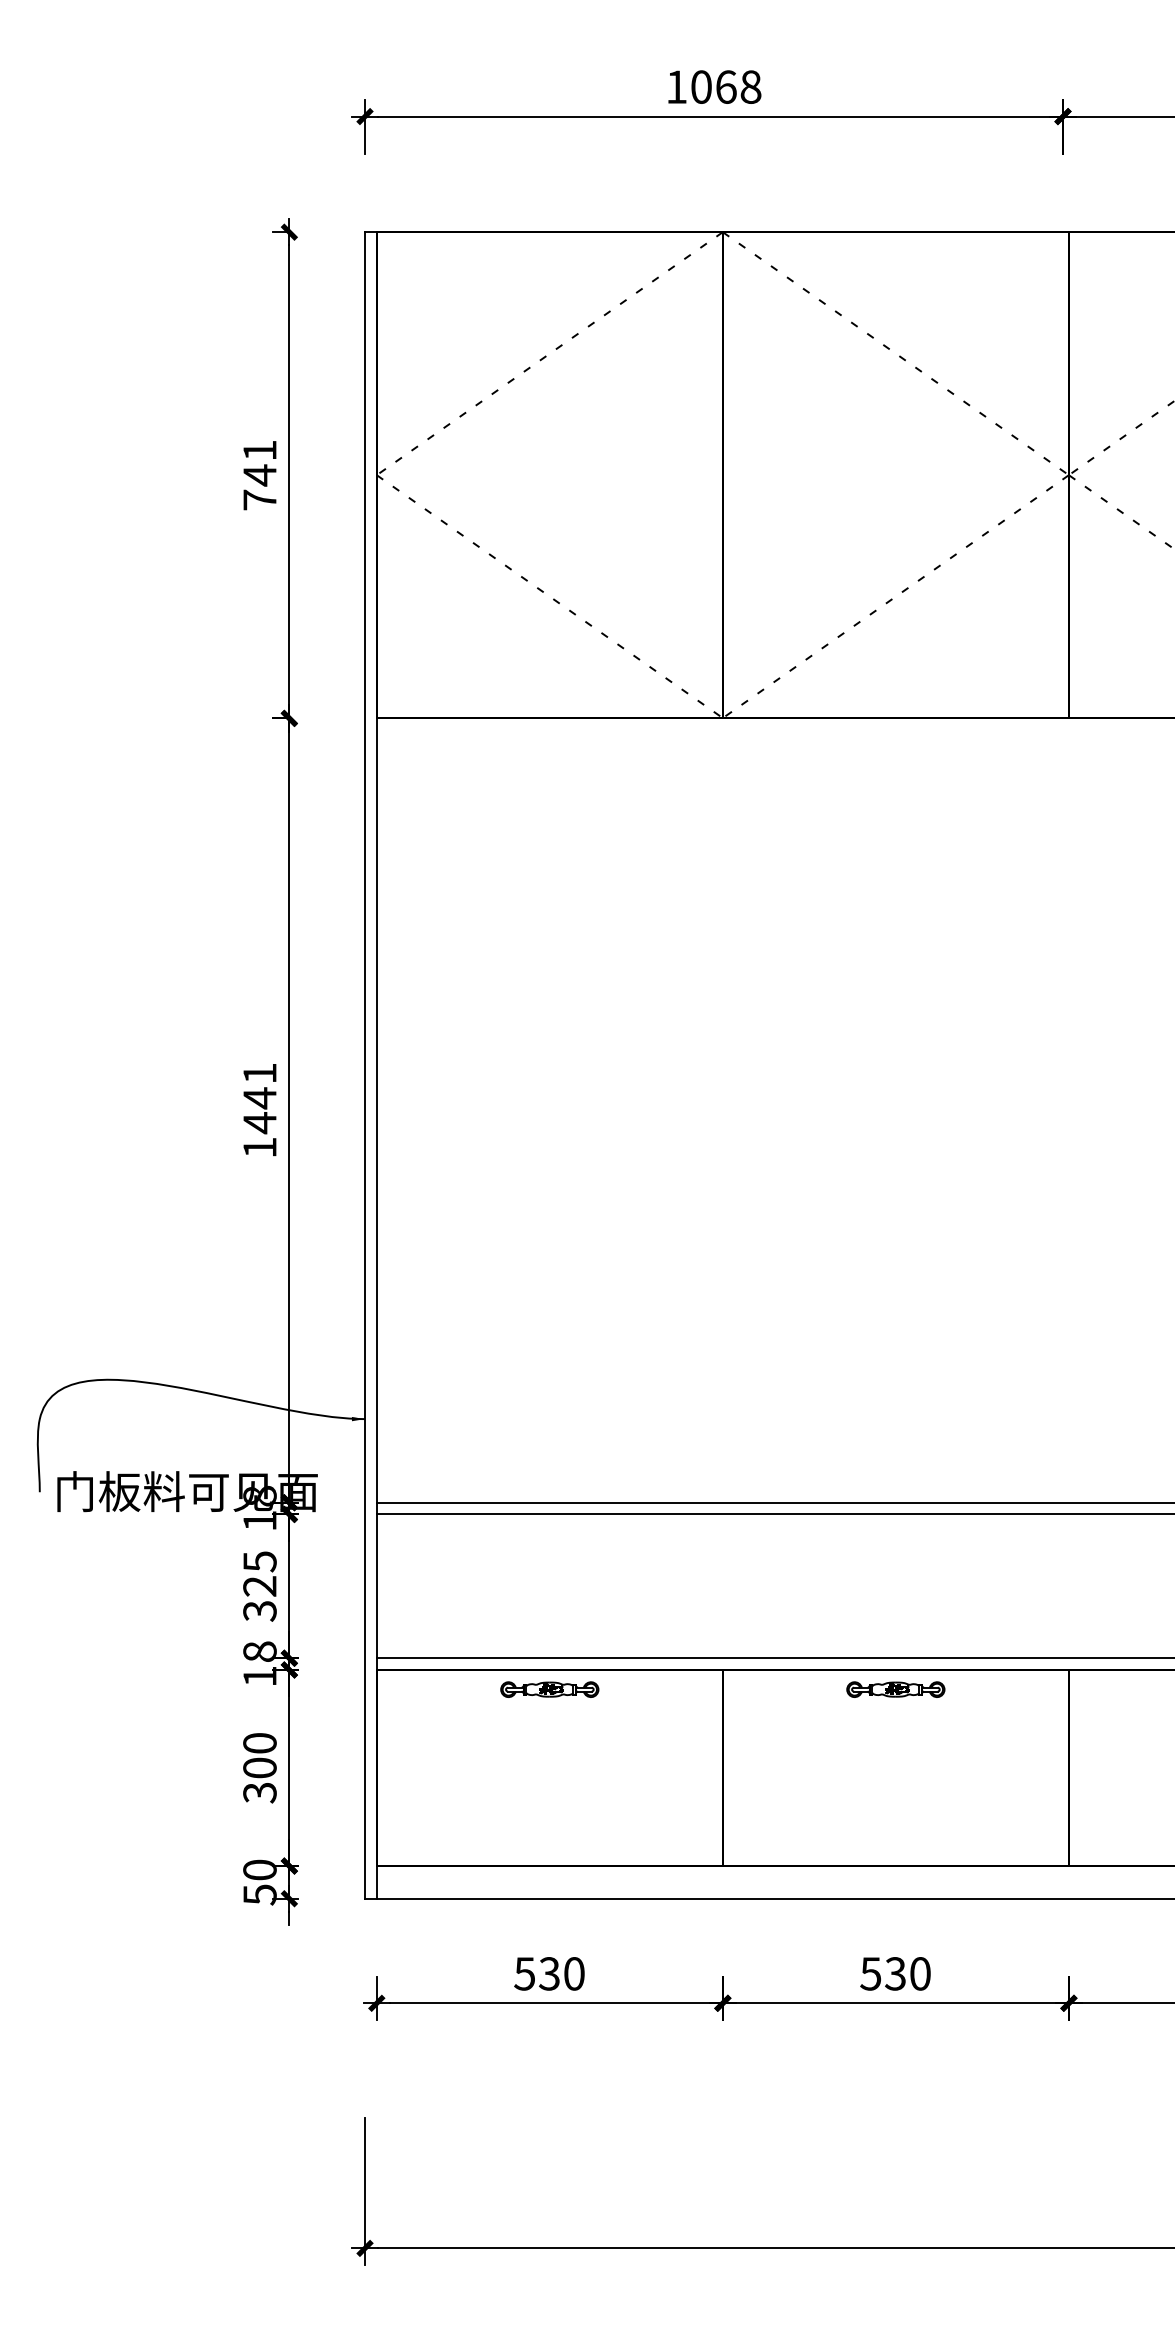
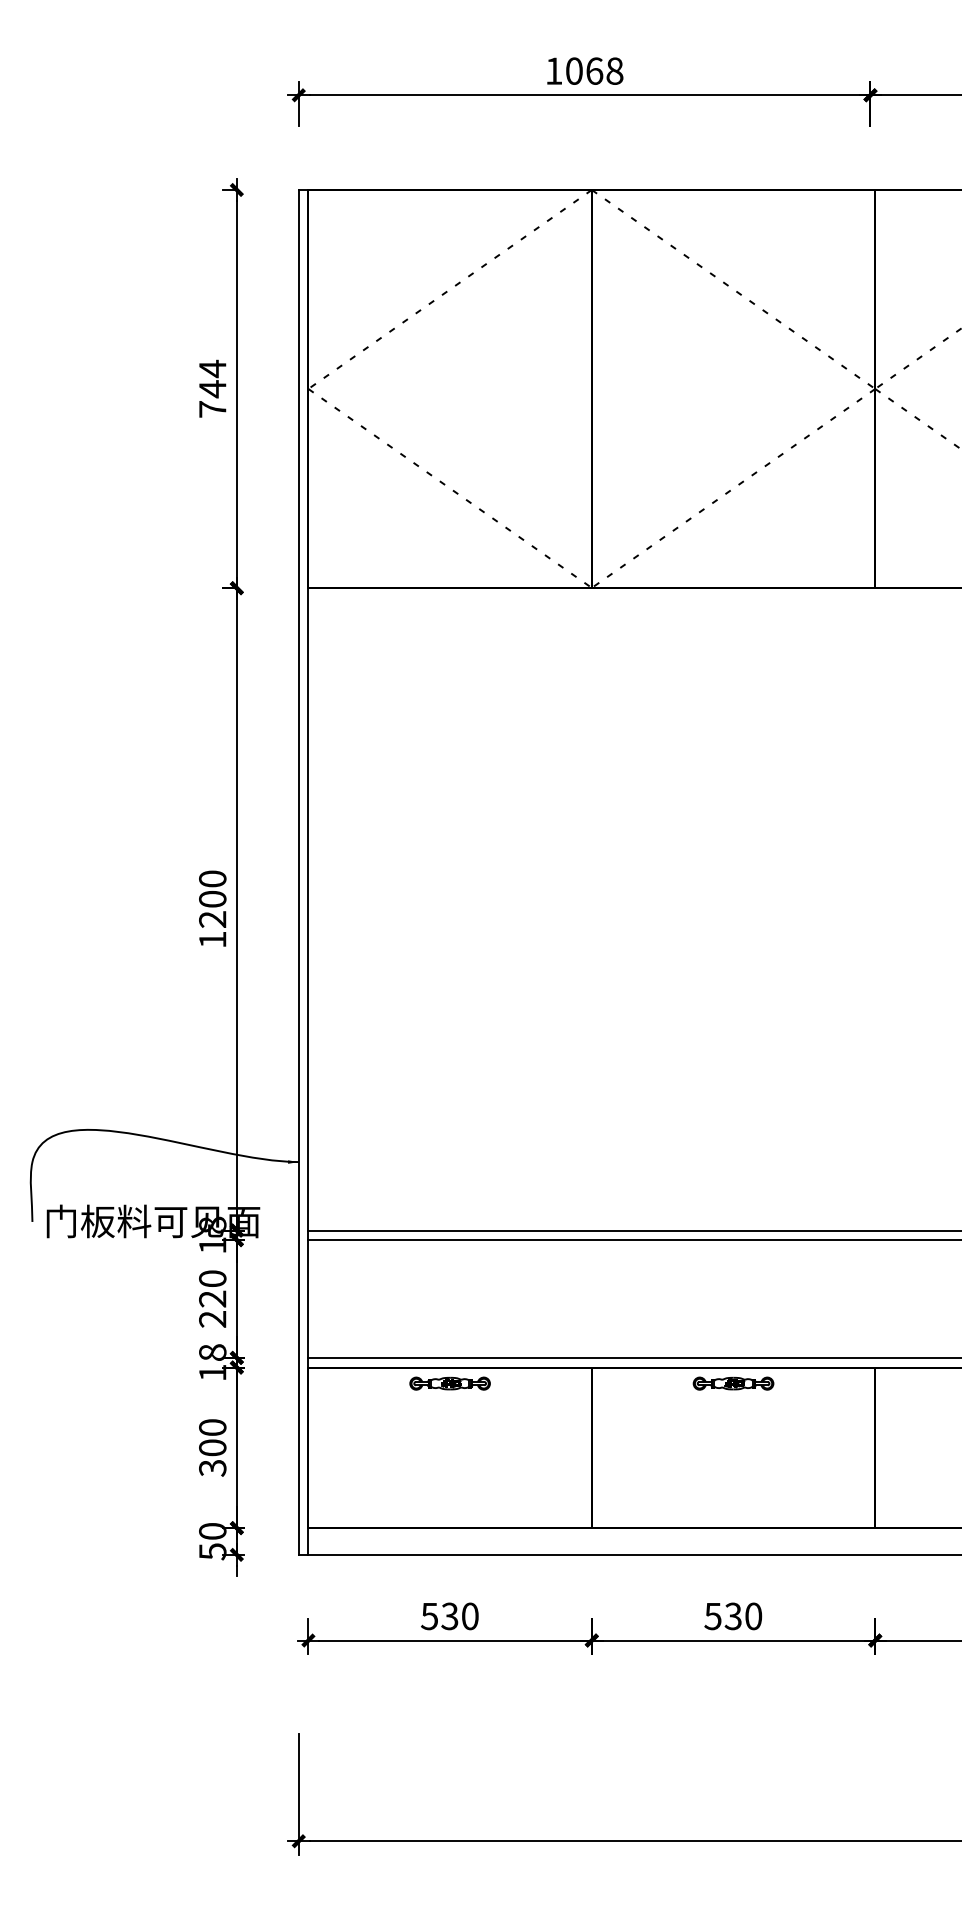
text: (259, 450) -> (212, 368), 741 -> 744
text: (259, 1098) -> (212, 899), 1441 -> 1200
text: (259, 1586) -> (212, 1299), 325 -> 220

